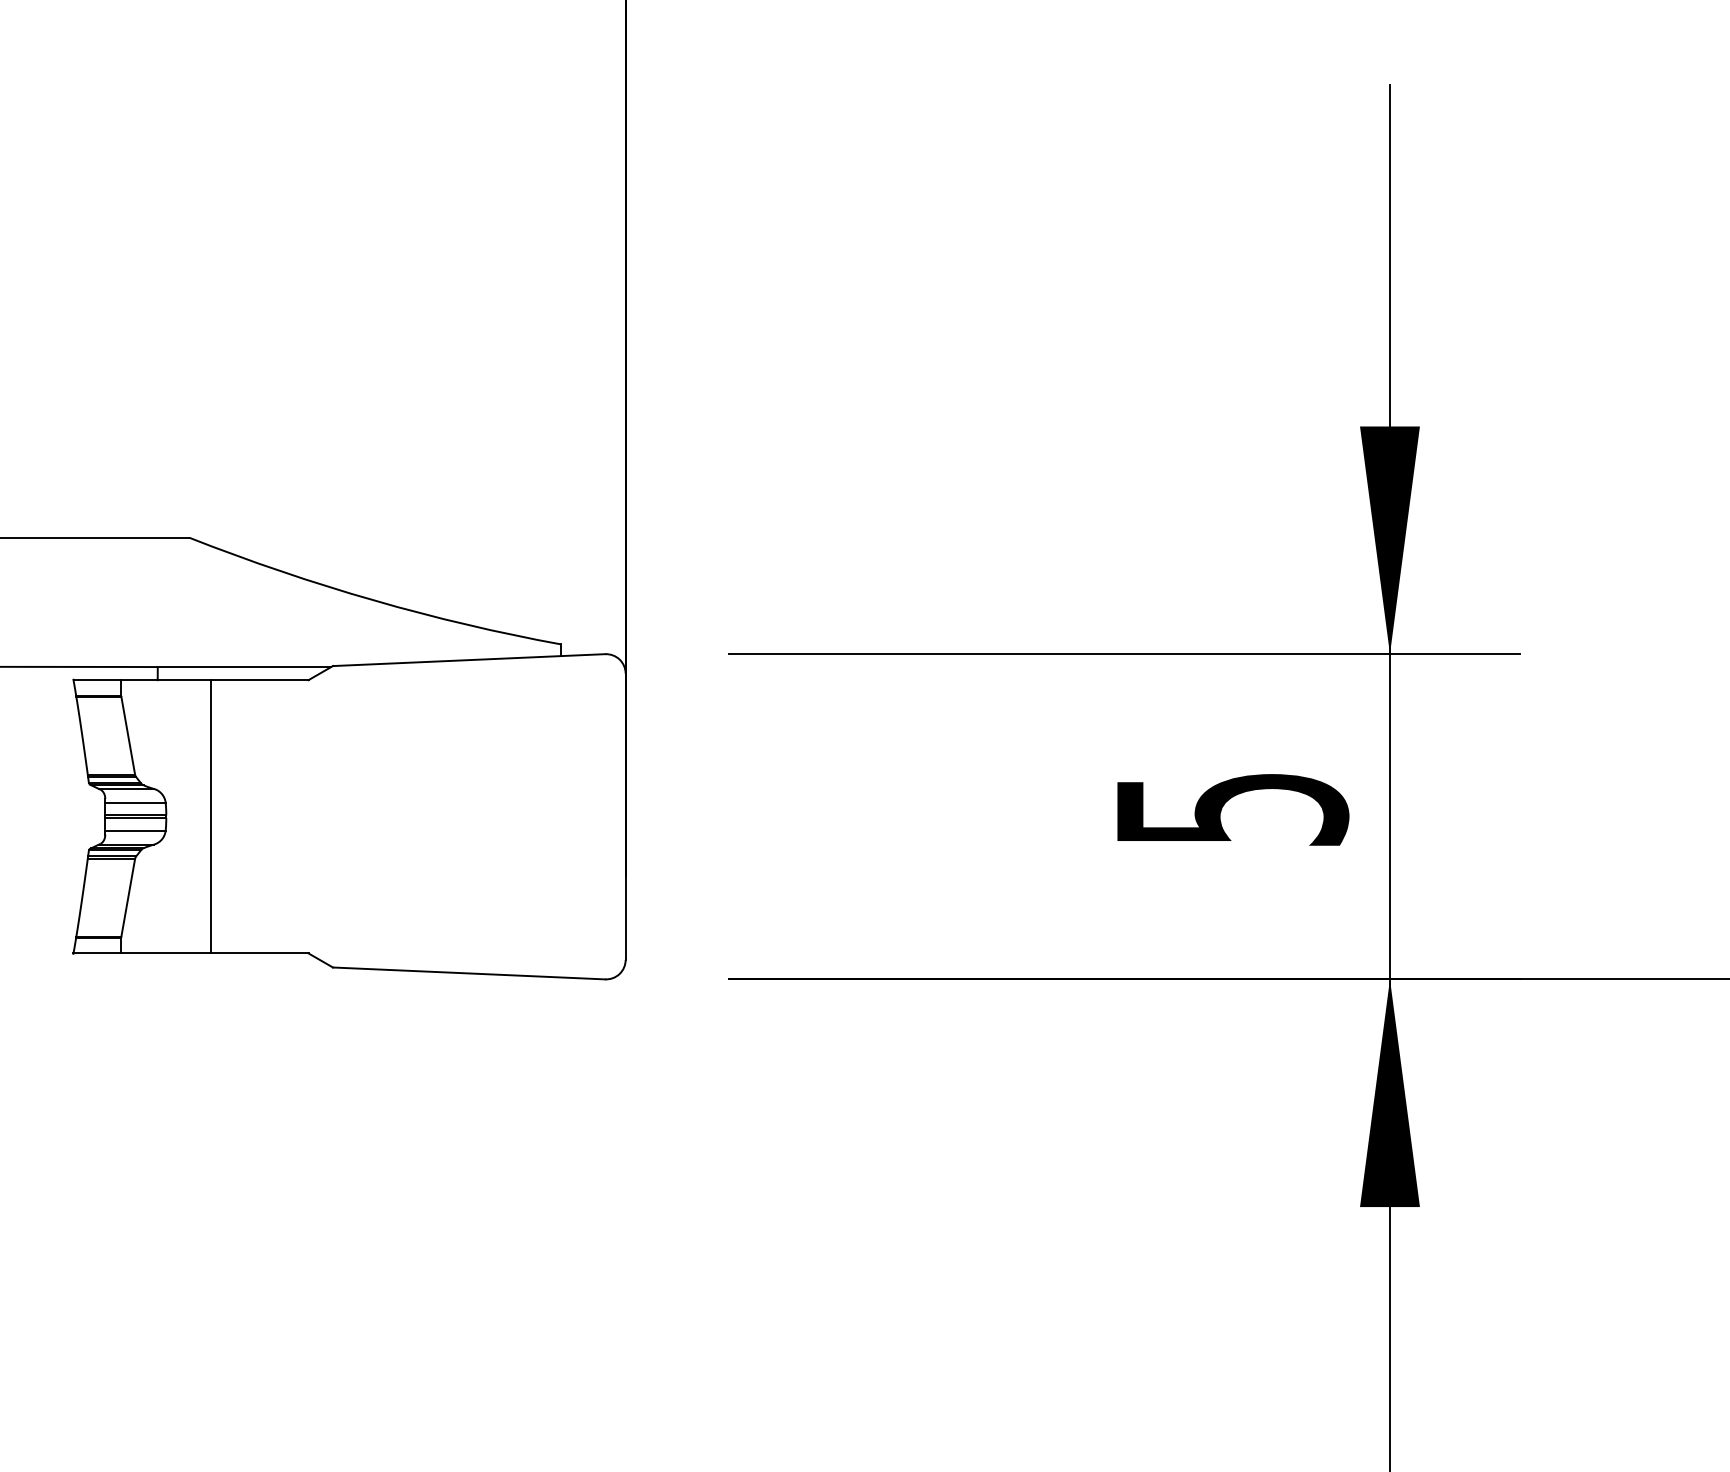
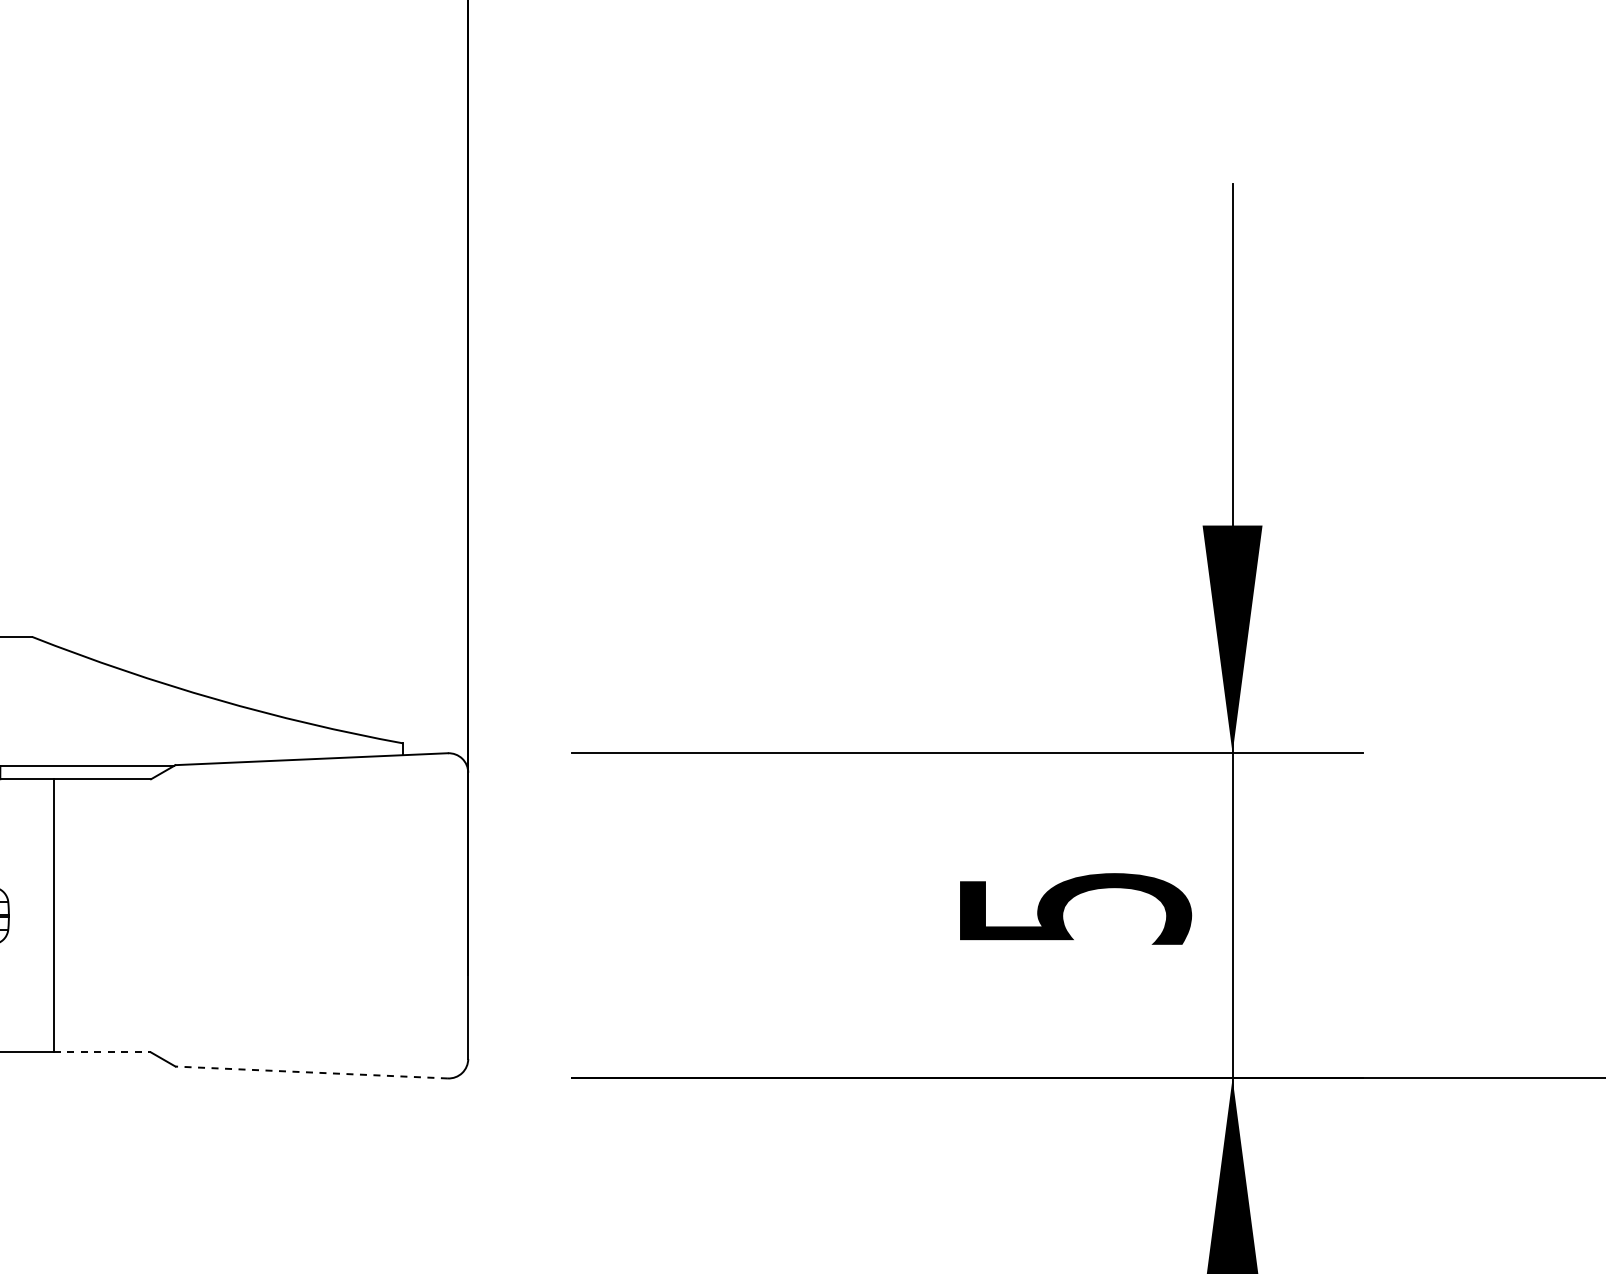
line: (259, 953) -> (102, 1052), solid -> dashed
line: (468, 973) -> (311, 1072), solid -> dashed

